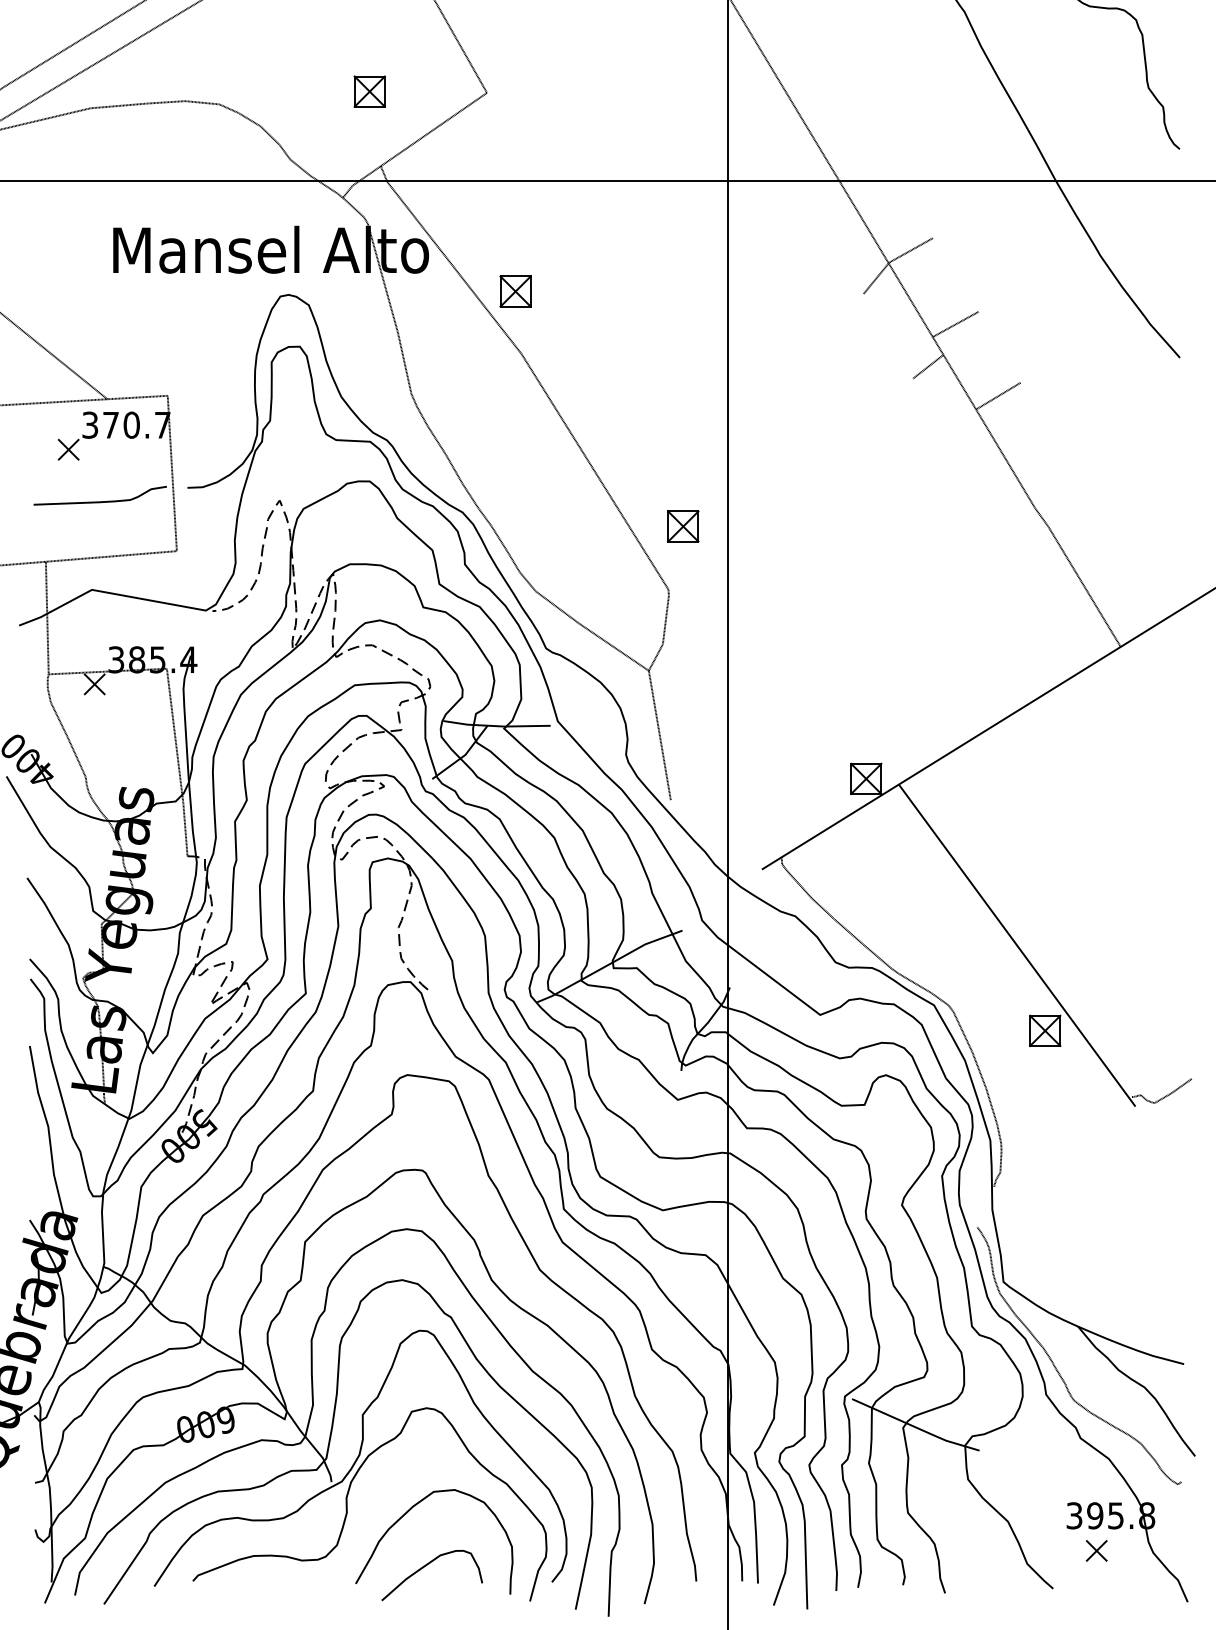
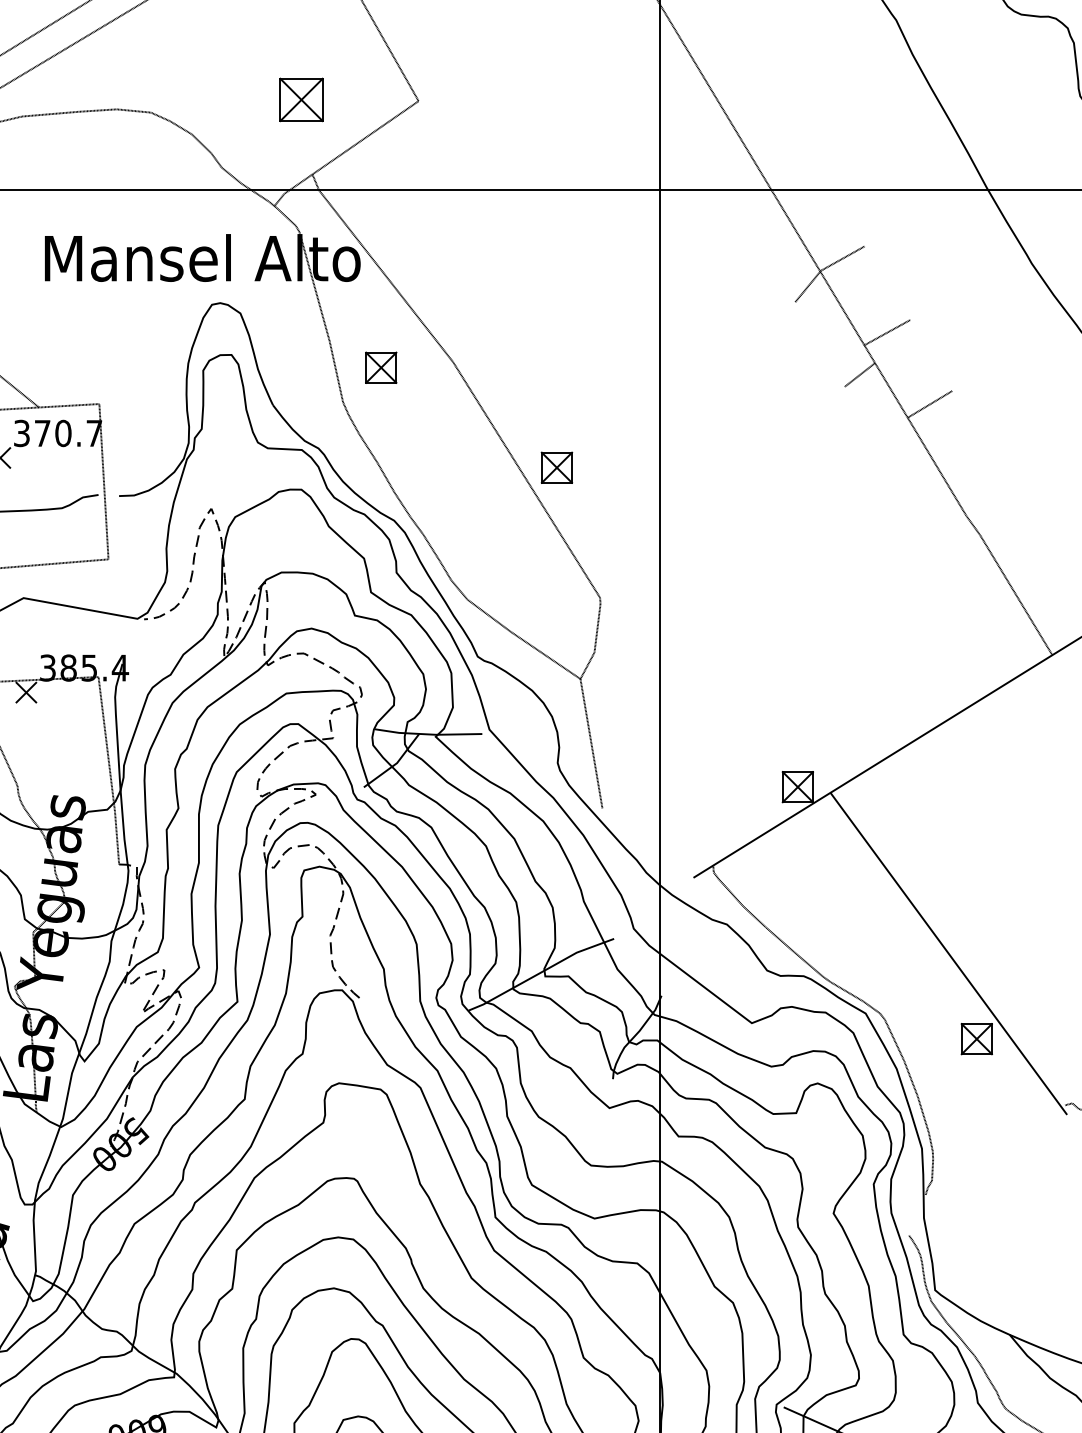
part: (369, 91) -> (301, 99), size x1.4
part: (515, 291) -> (381, 367), moved
part: (683, 526) -> (557, 467), moved

